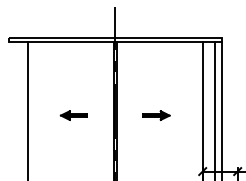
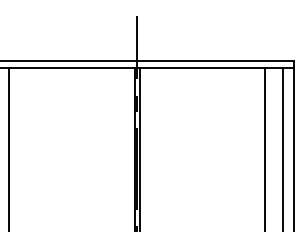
part: (73, 115) -> (76, 175), removed
part: (156, 115) -> (197, 175), removed

